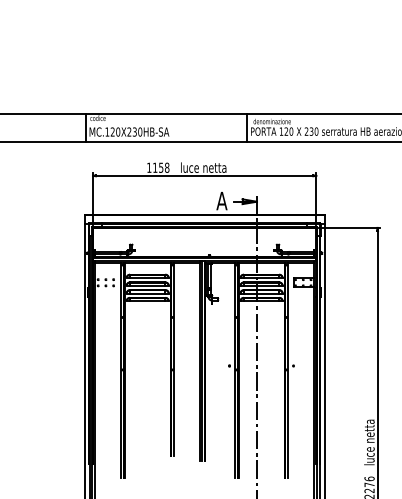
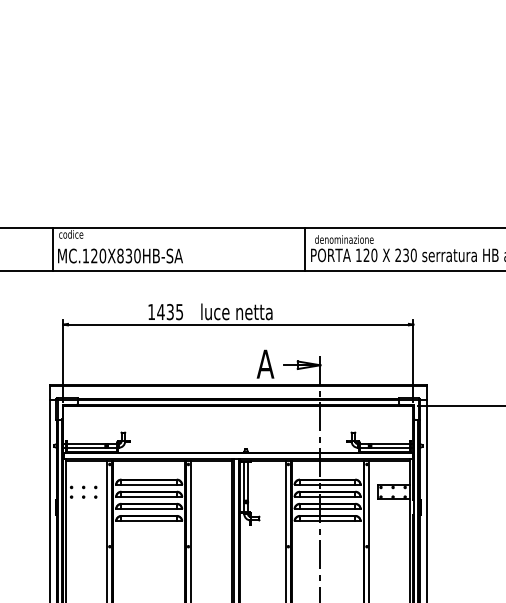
text: (129, 131) -> (120, 255), MC.120X230HB-SA -> MC.120X830HB-SA
text: (160, 167) -> (169, 311), 1158 -> 1435

